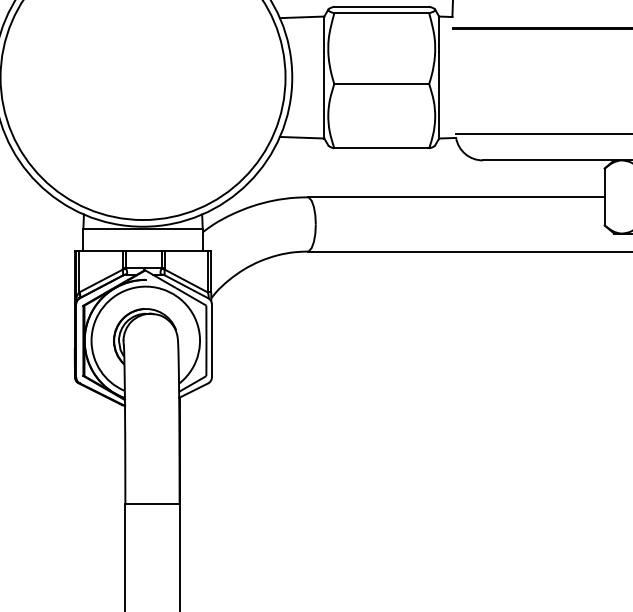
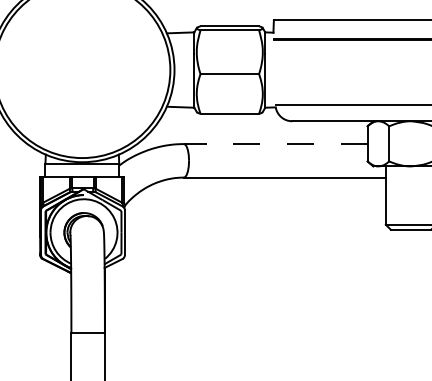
line: (455, 198) -> (275, 144), solid -> dashed

